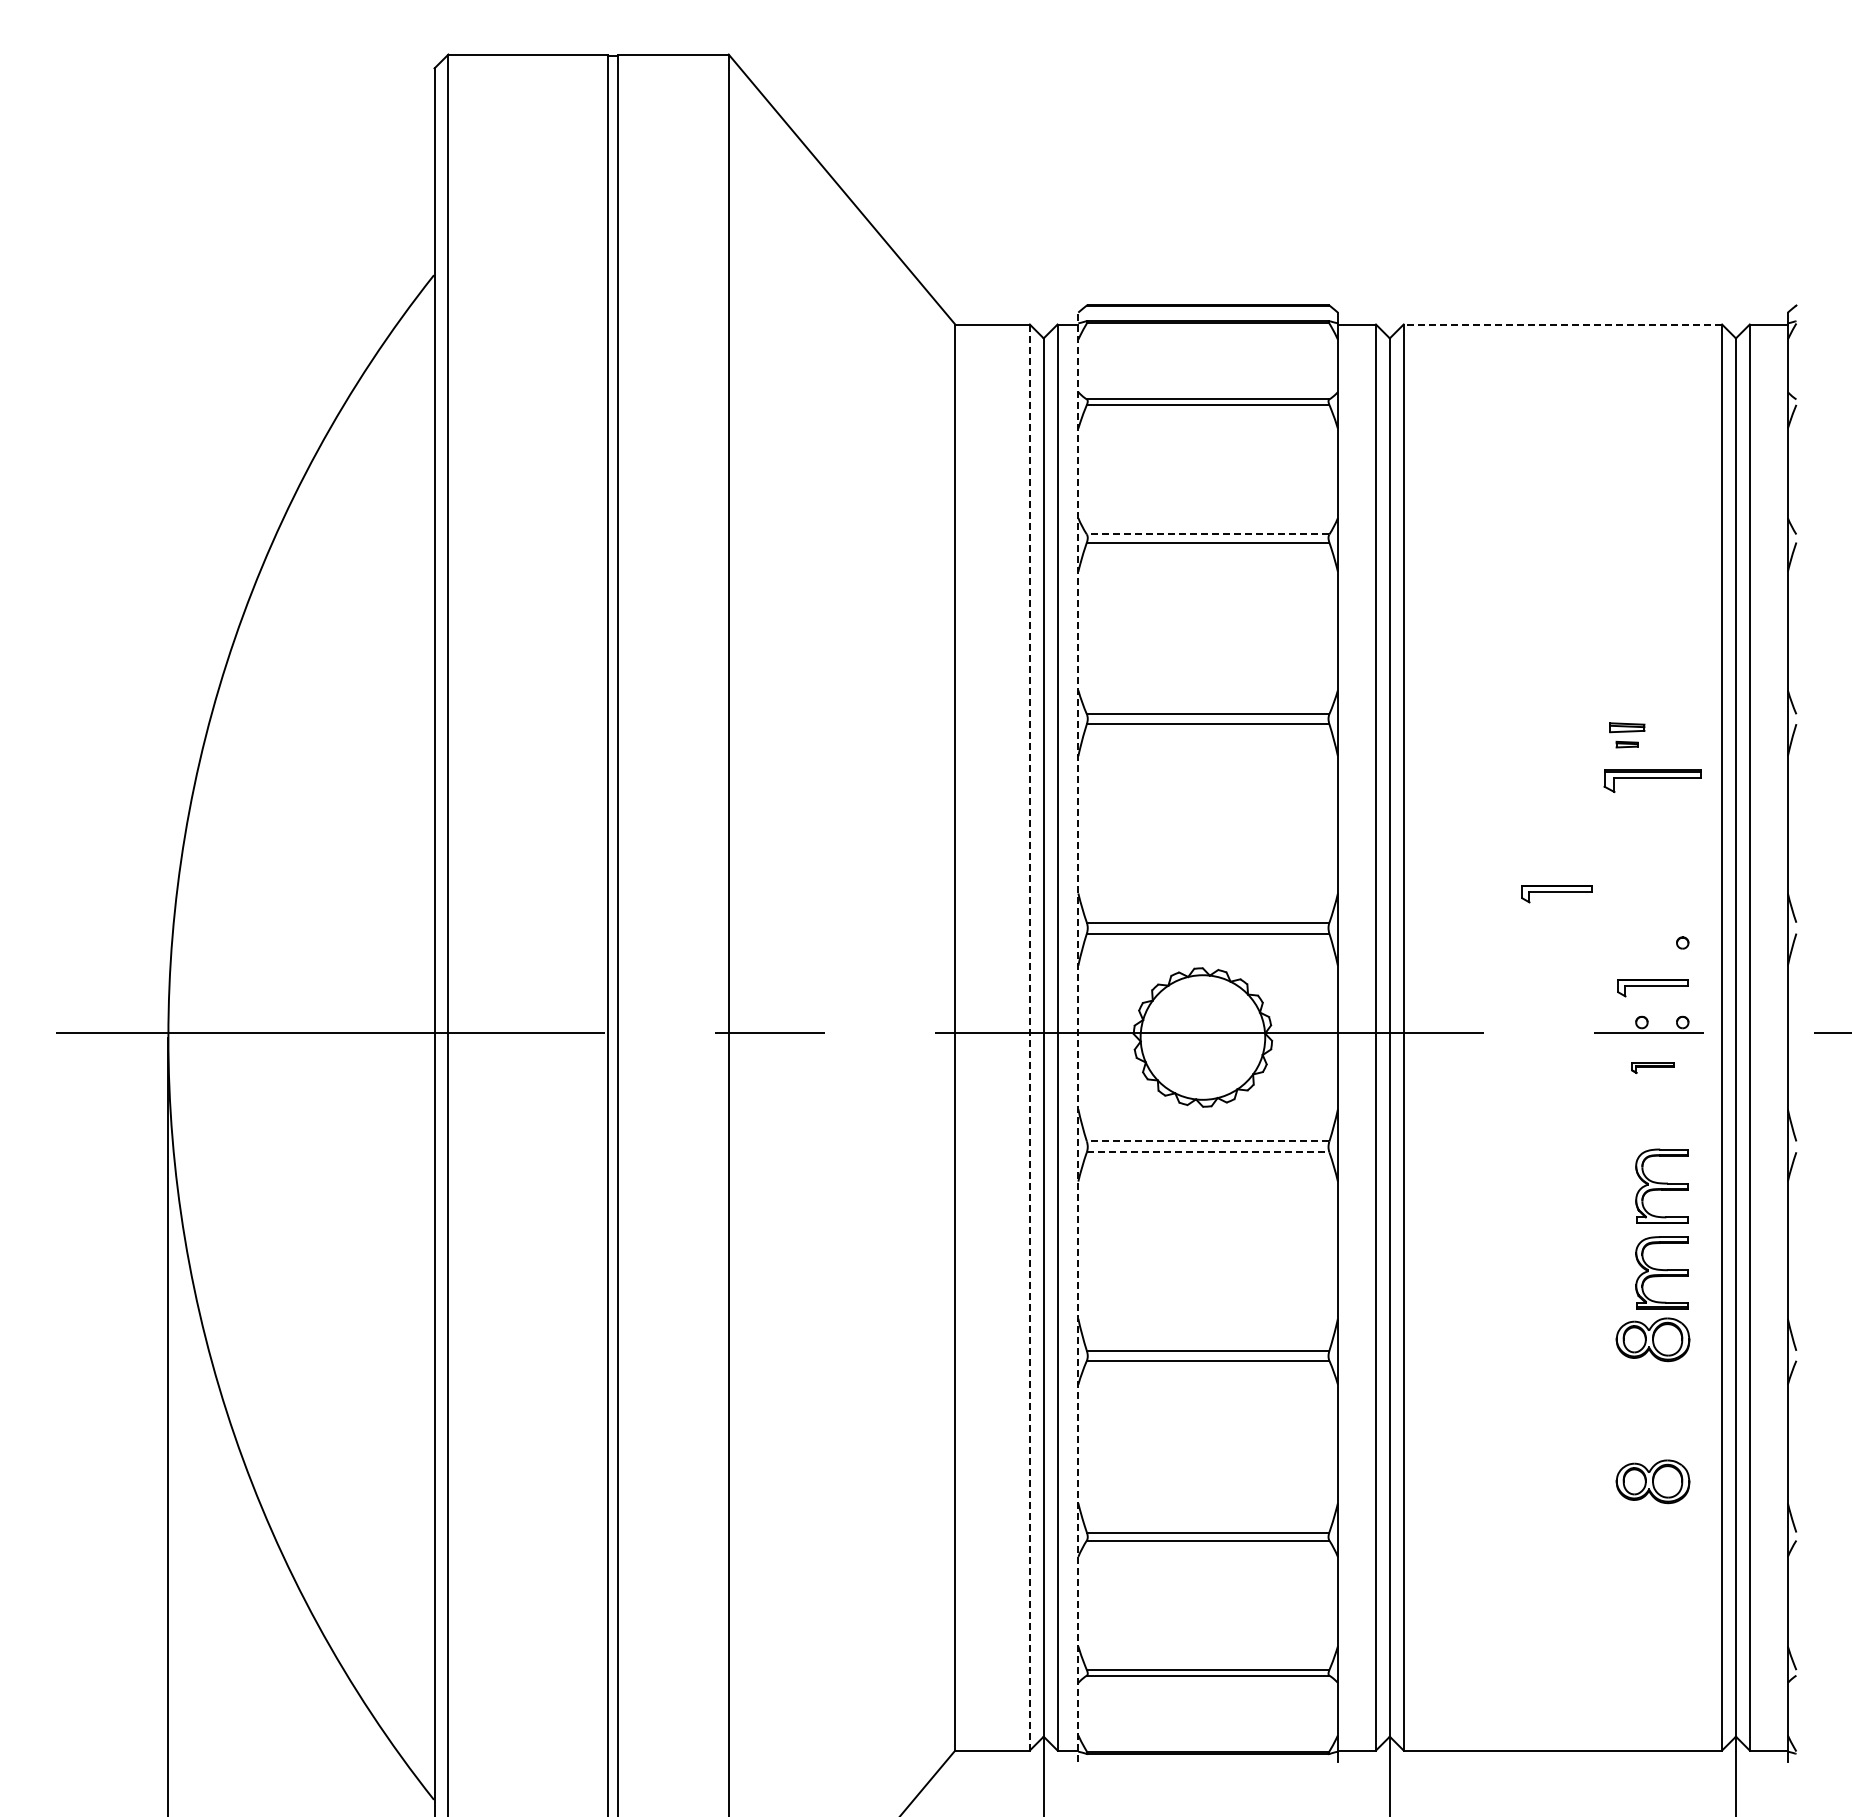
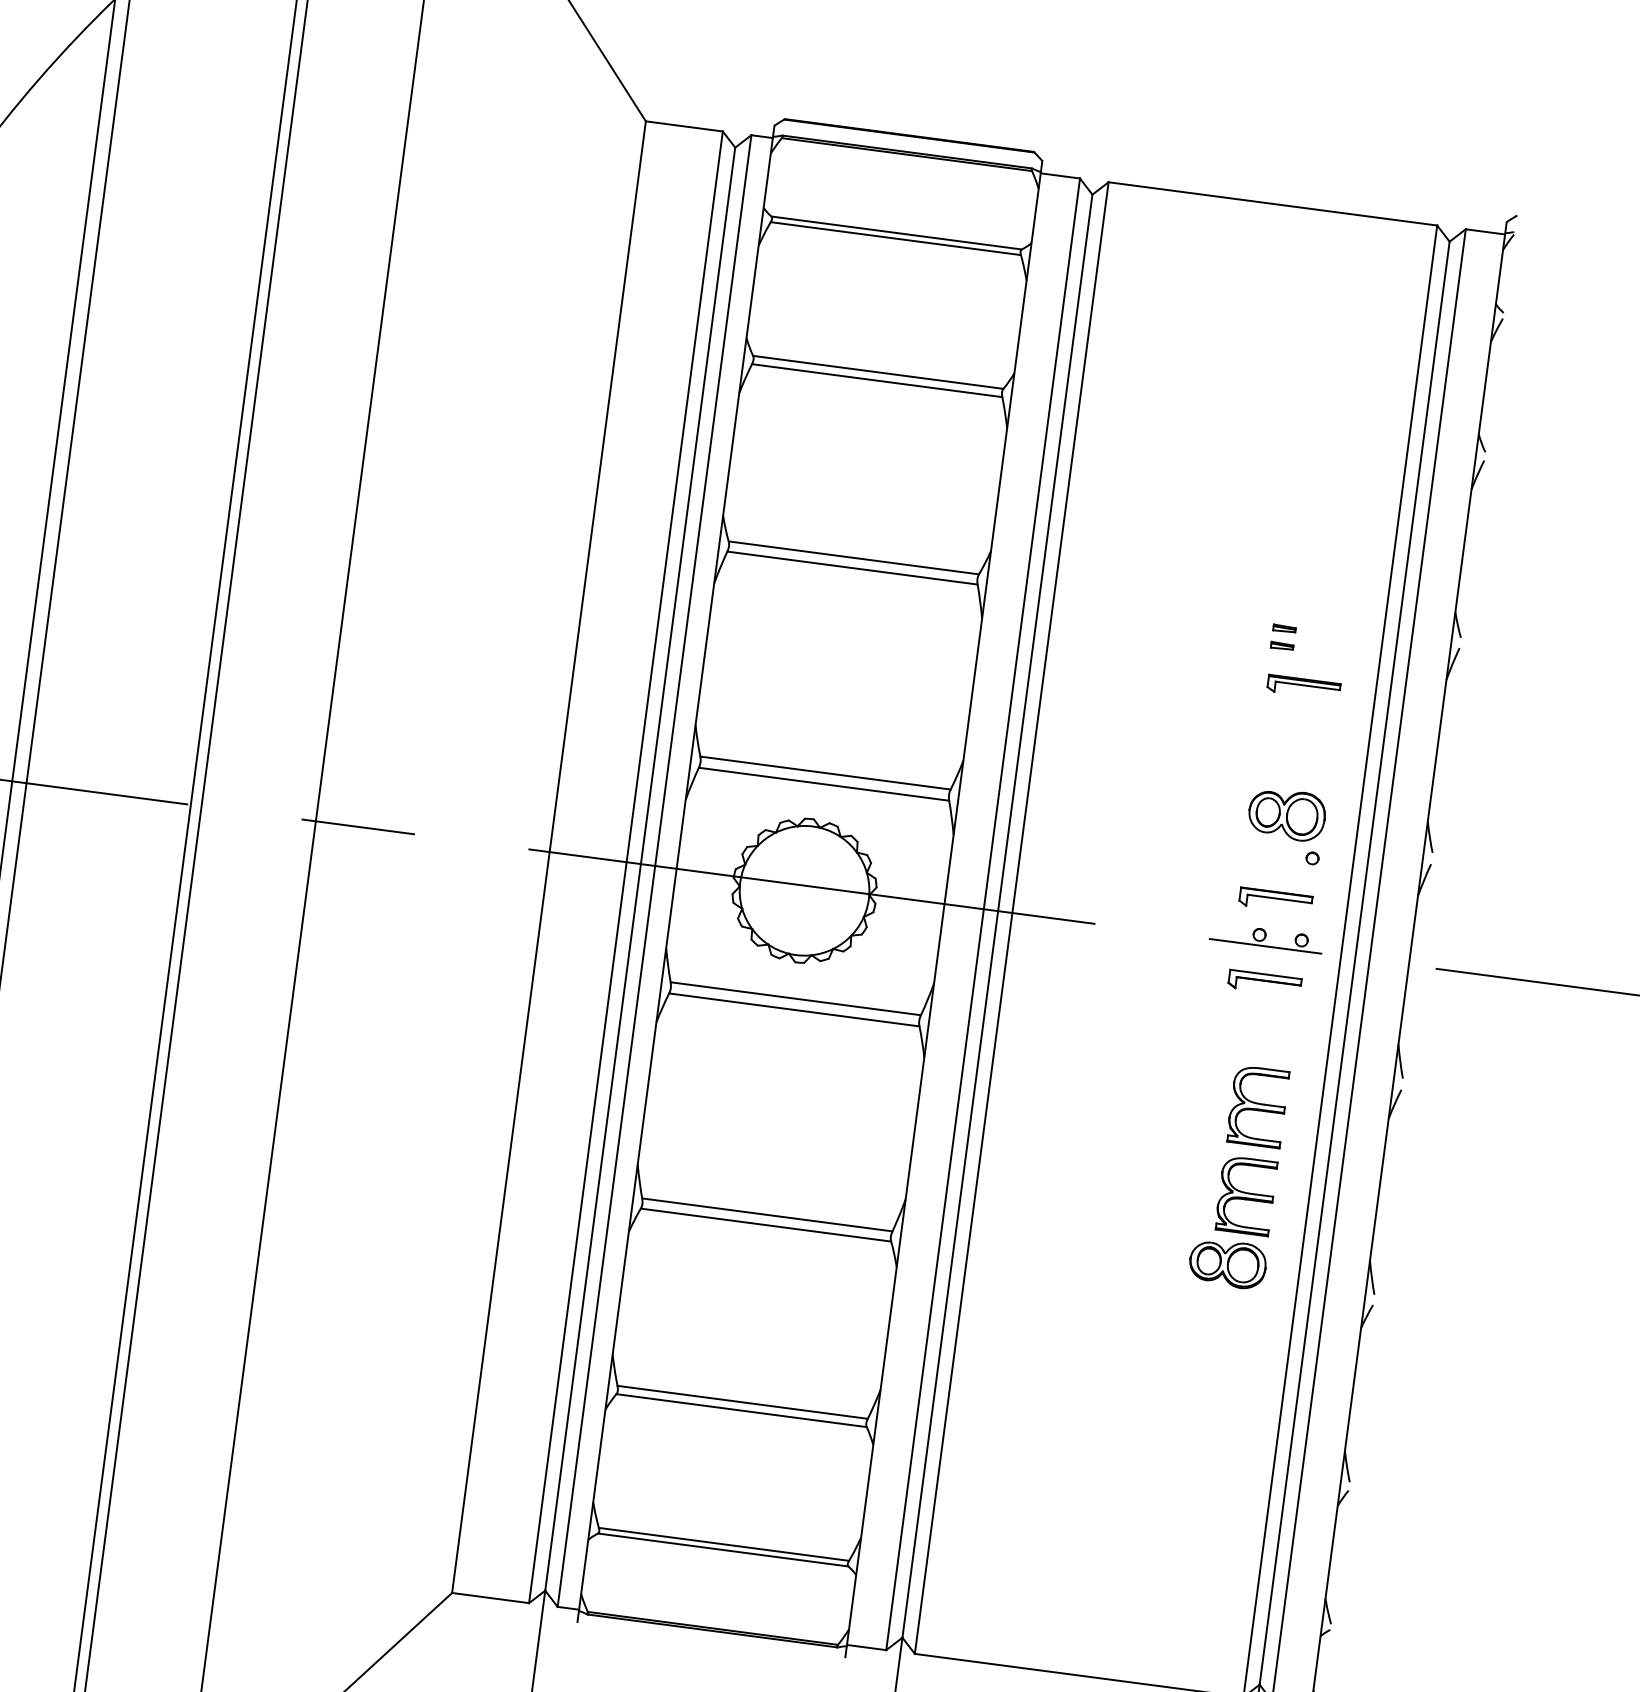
line: (1562, 324) -> (1272, 203), dashed -> solid
line: (1207, 534) -> (877, 372), dashed -> solid
part: (1626, 727) -> (1283, 628), size x0.62
part: (1652, 781) -> (1303, 687), size x0.71
part: (1556, 894) -> (1188, 791), removed
part: (1652, 904) -> (1286, 814), added
line: (1078, 1037) -> (676, 873), dashed -> solid
line: (1029, 1038) -> (625, 868), dashed -> solid
part: (1652, 1067) -> (1264, 982), size x1.67
line: (1207, 1141) -> (795, 998), dashed -> solid
line: (1208, 1152) -> (794, 1010), dashed -> solid
part: (1652, 1481) -> (1208, 1410), removed

